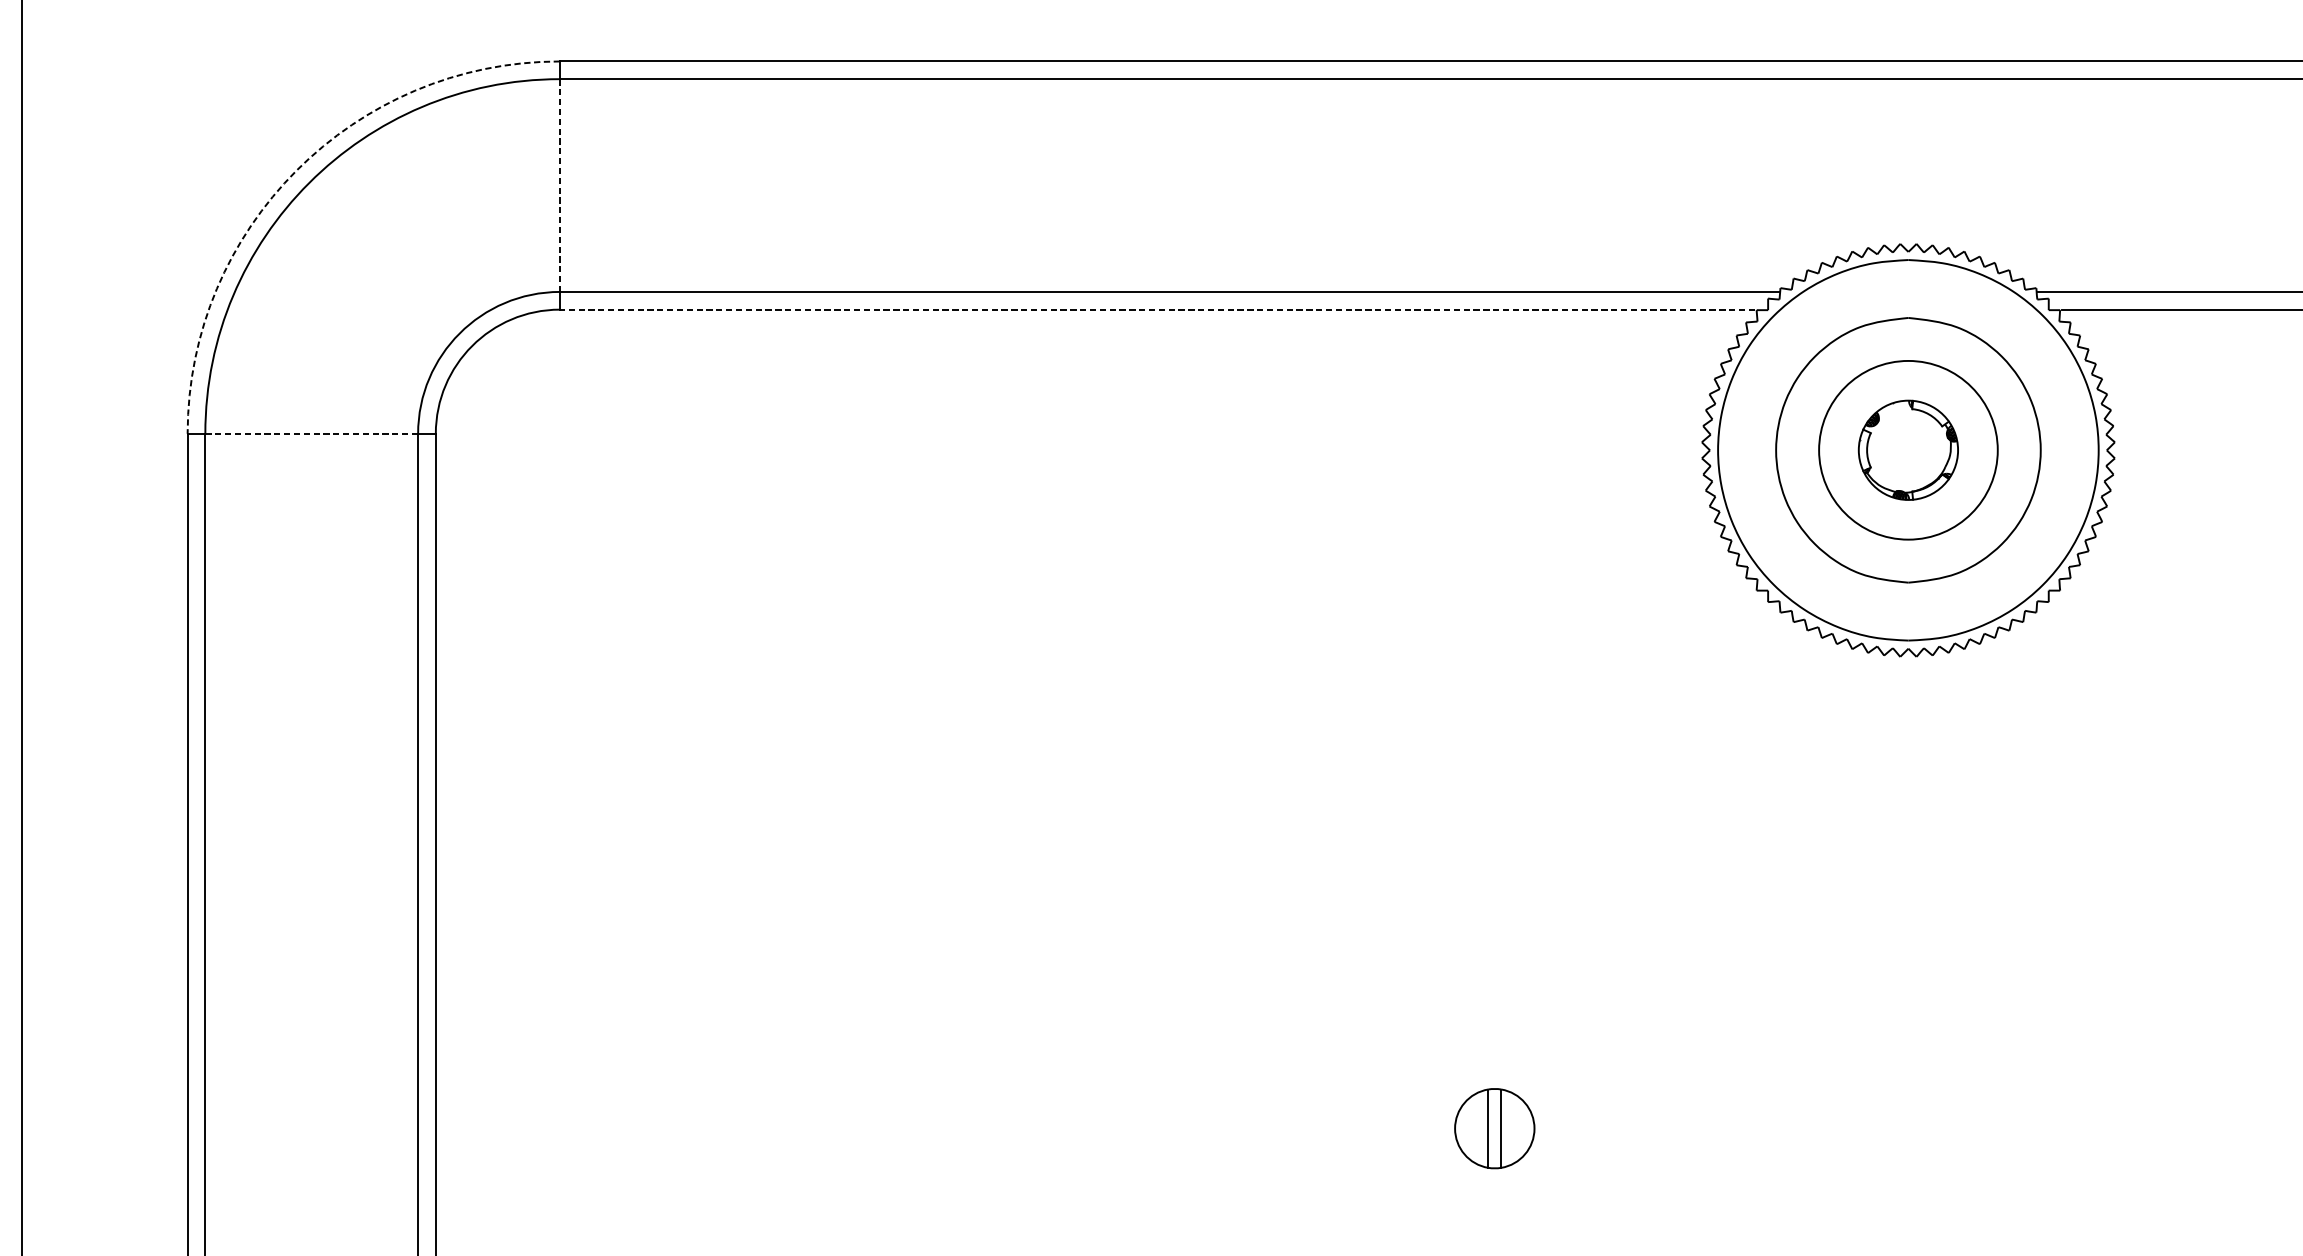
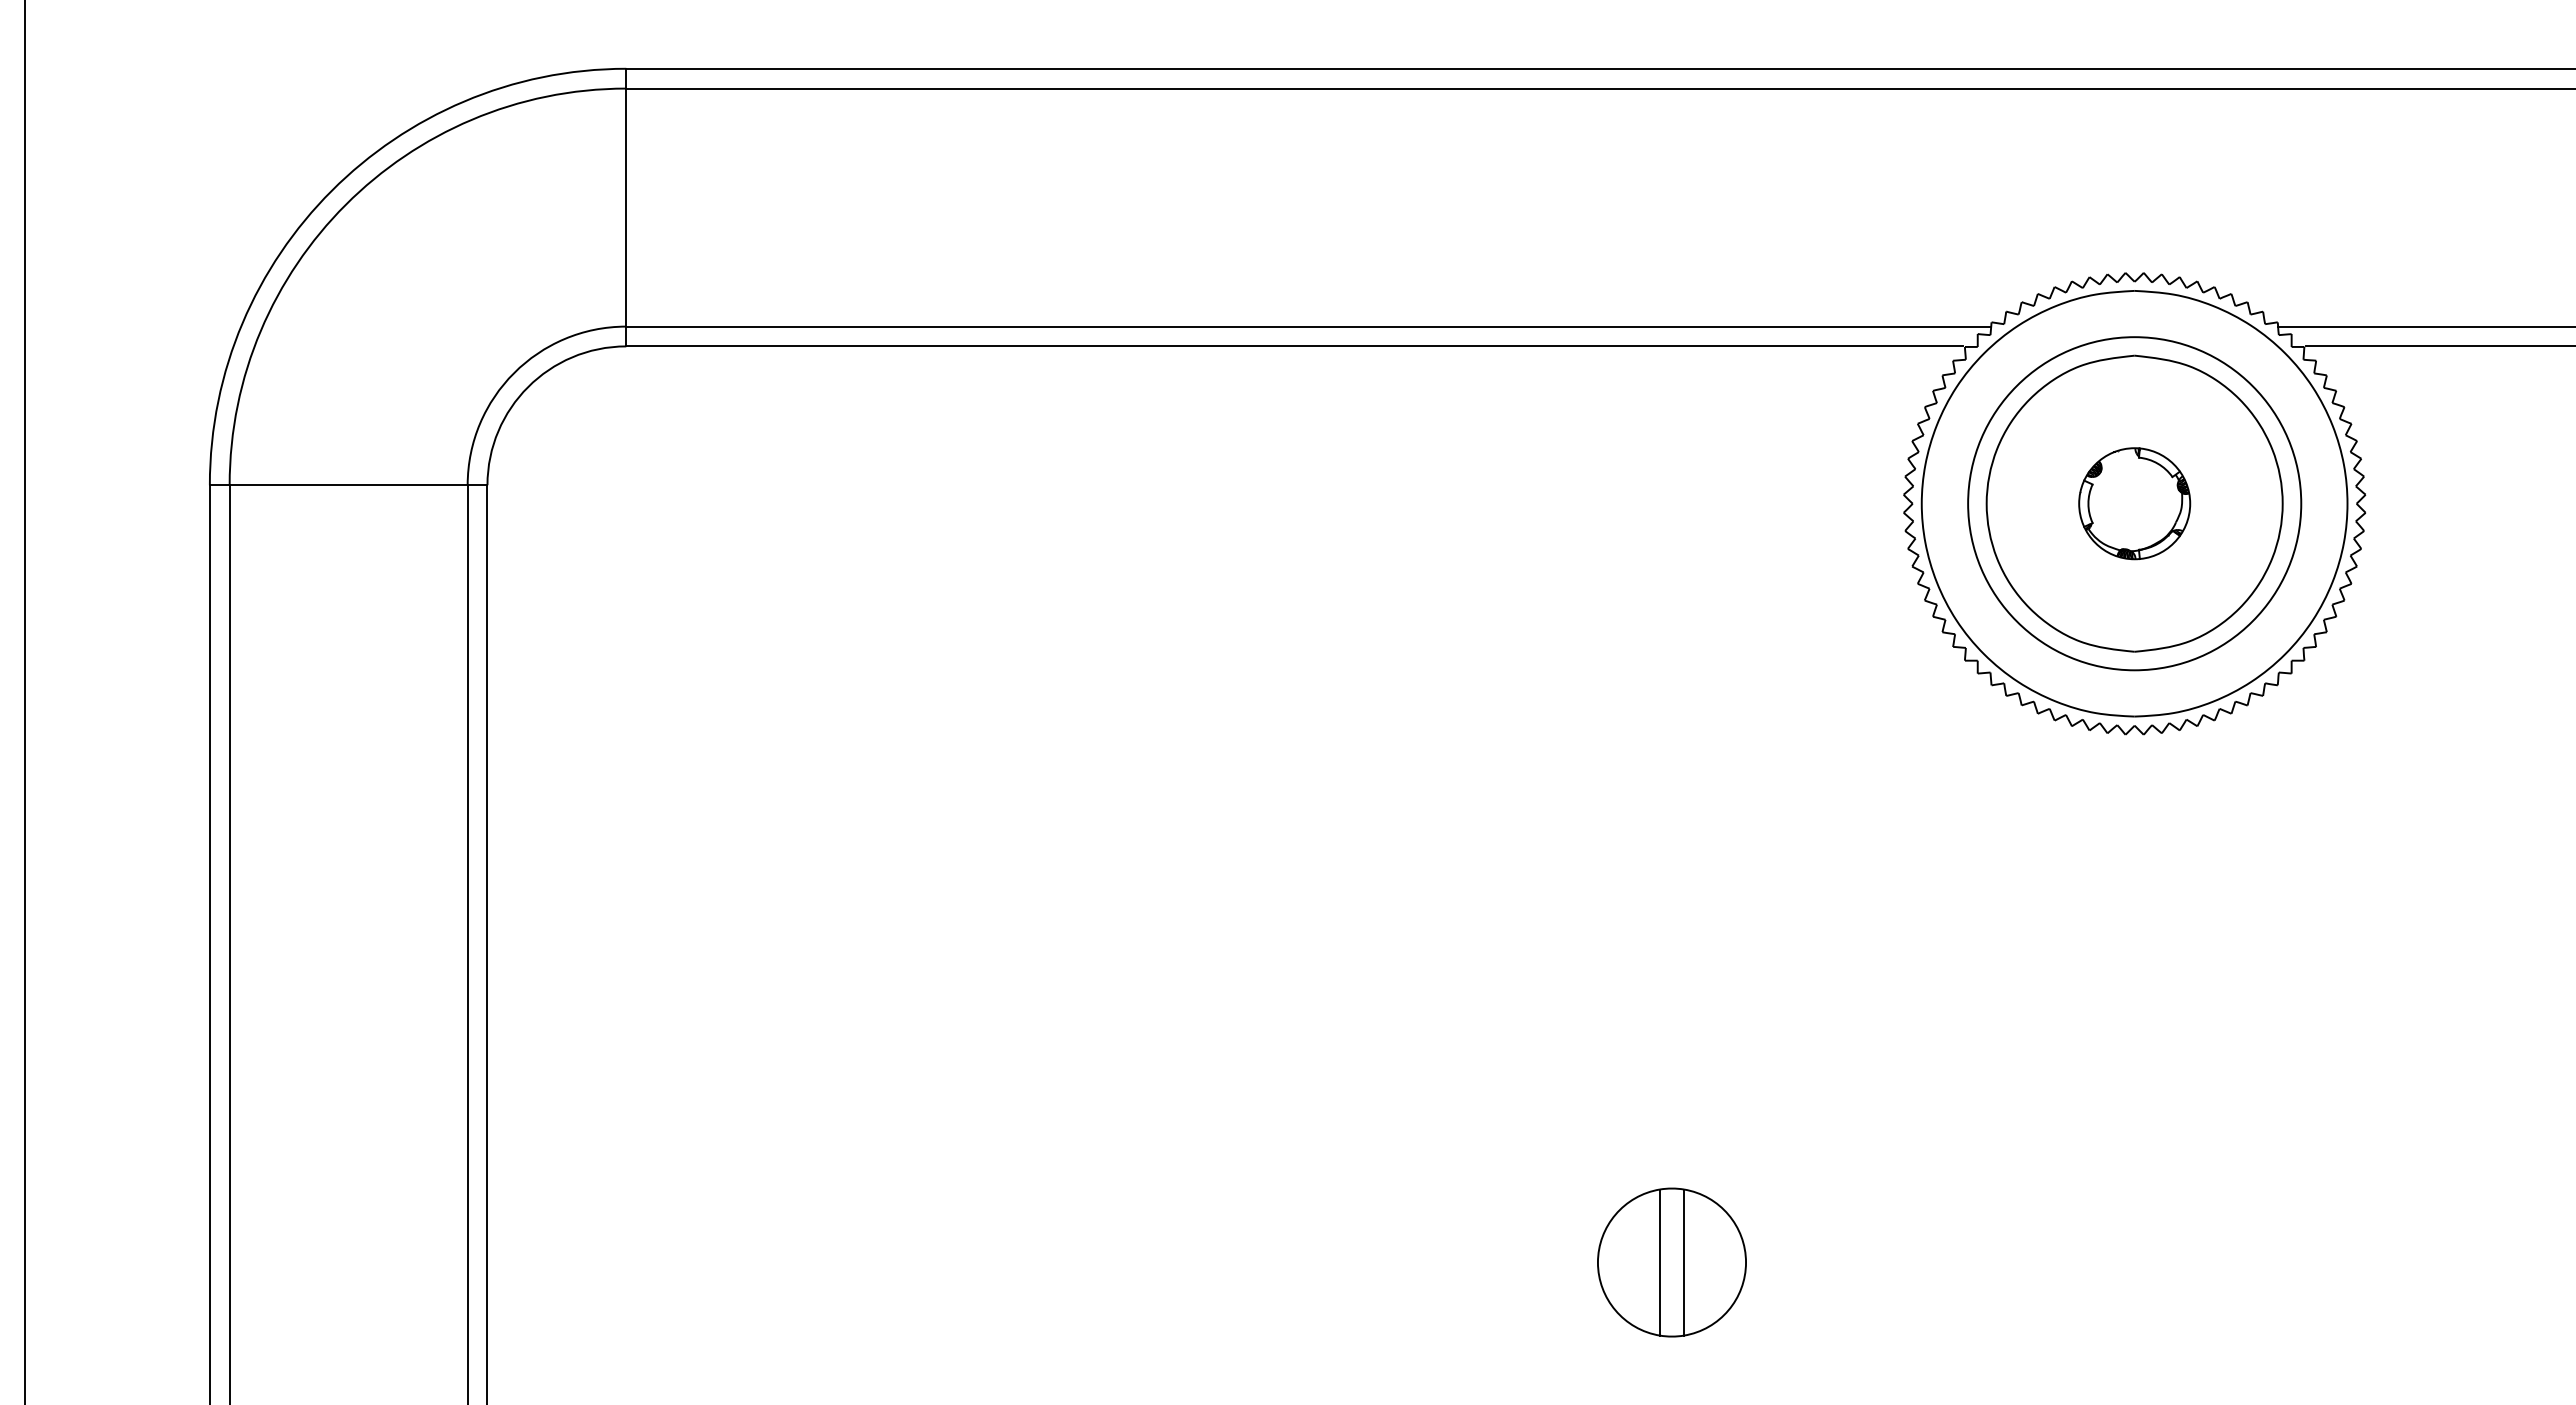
arc: (296, 170) -> (331, 190), dashed -> solid
line: (560, 185) -> (626, 207), dashed -> solid
line: (1157, 309) -> (1294, 346), dashed -> solid
line: (311, 434) -> (348, 485), dashed -> solid
circle: (1908, 450) -> (2134, 503), size x1.67
part: (1494, 1128) -> (1671, 1262), size x1.67

